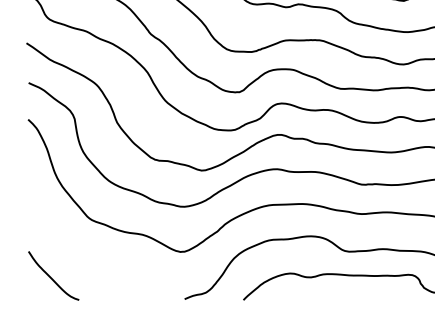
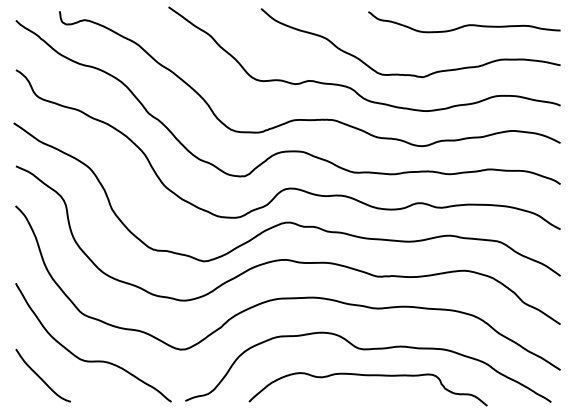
curve: (100, 261) -> (93, 360), added

